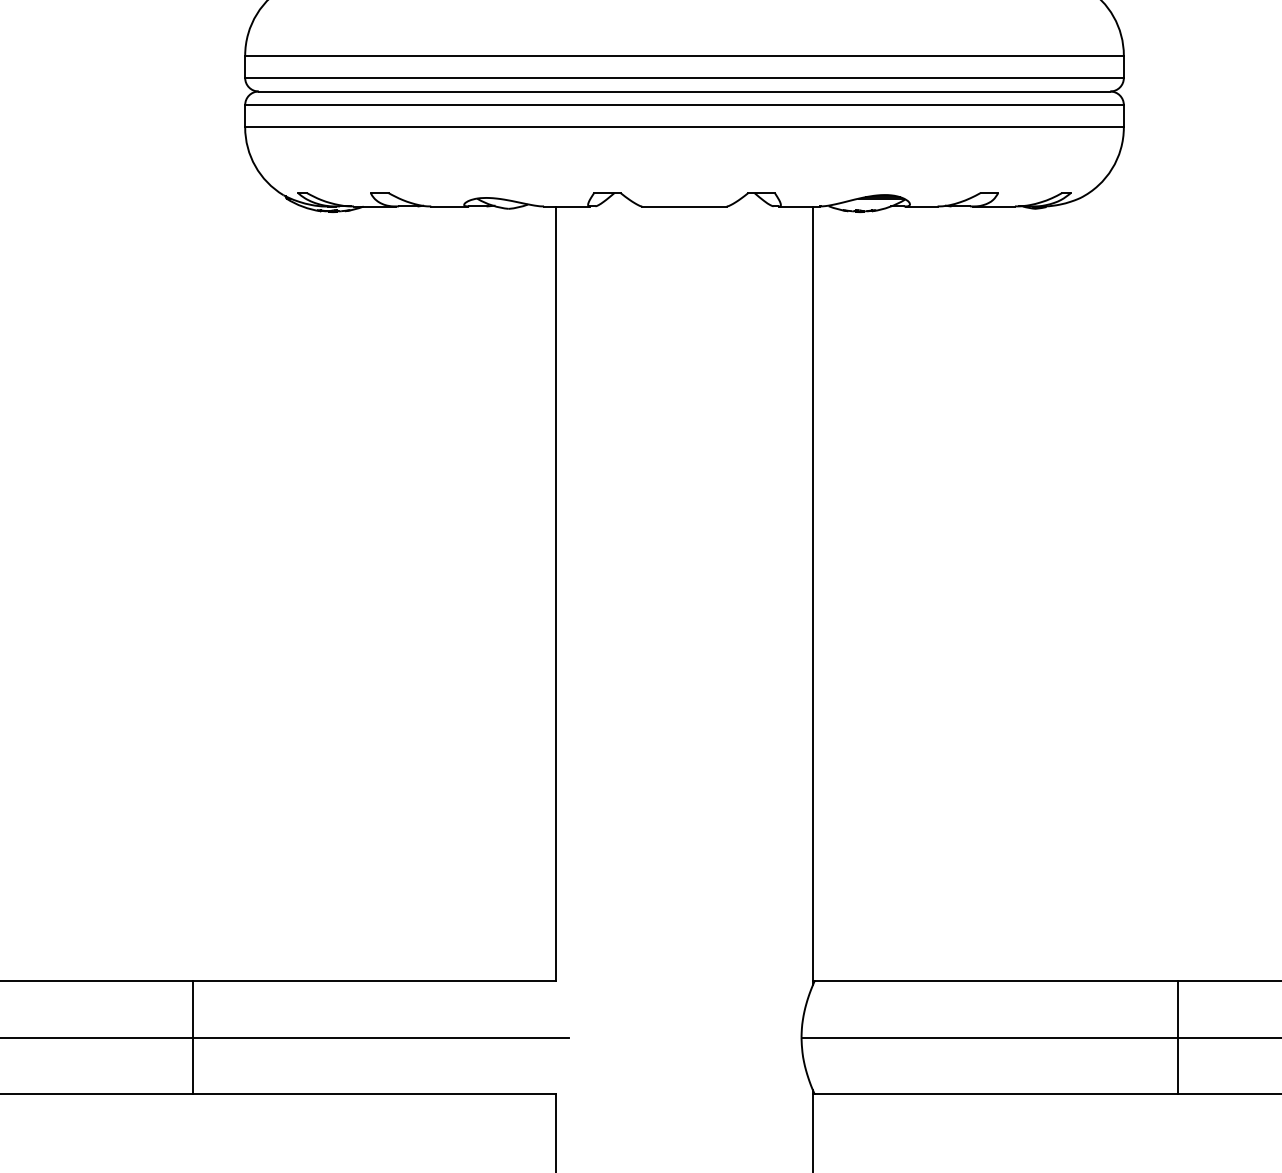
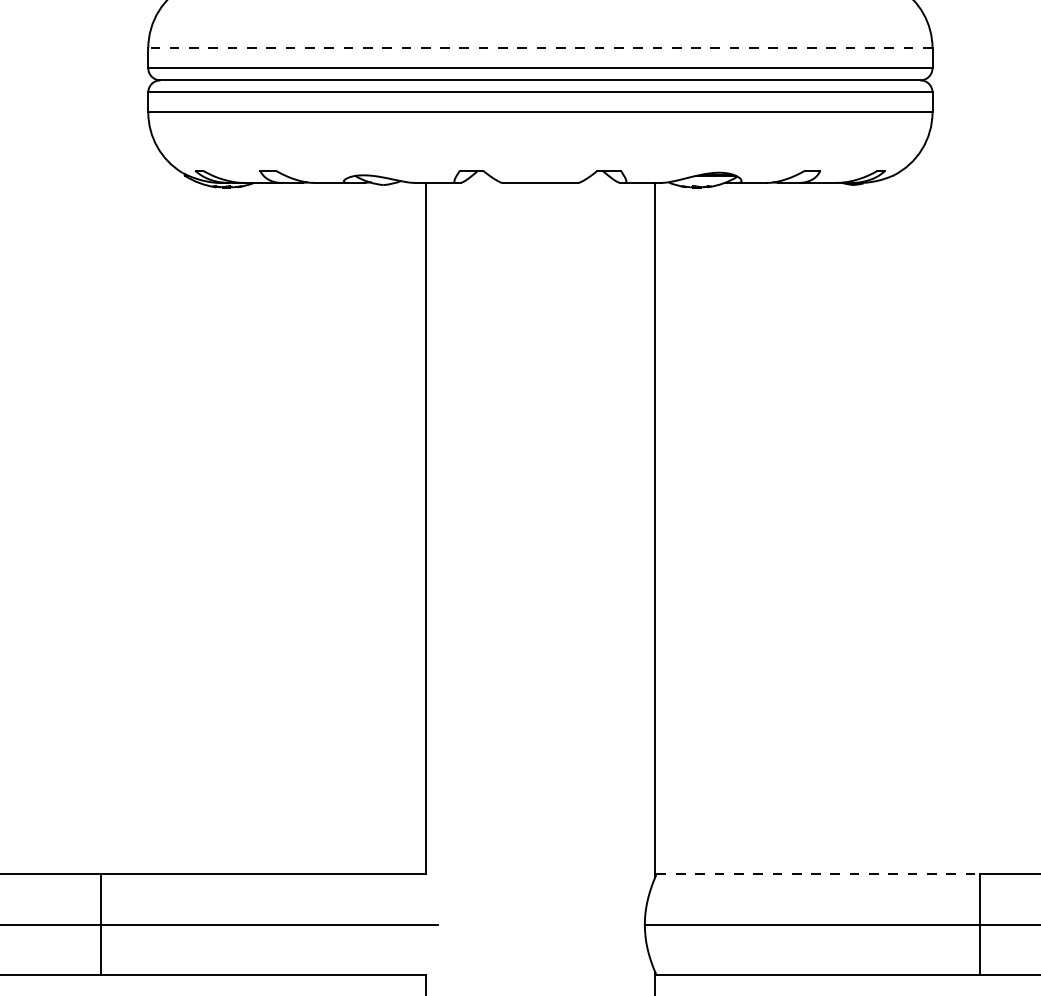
line: (684, 55) -> (540, 48), solid -> dashed
line: (996, 980) -> (818, 873), solid -> dashed

